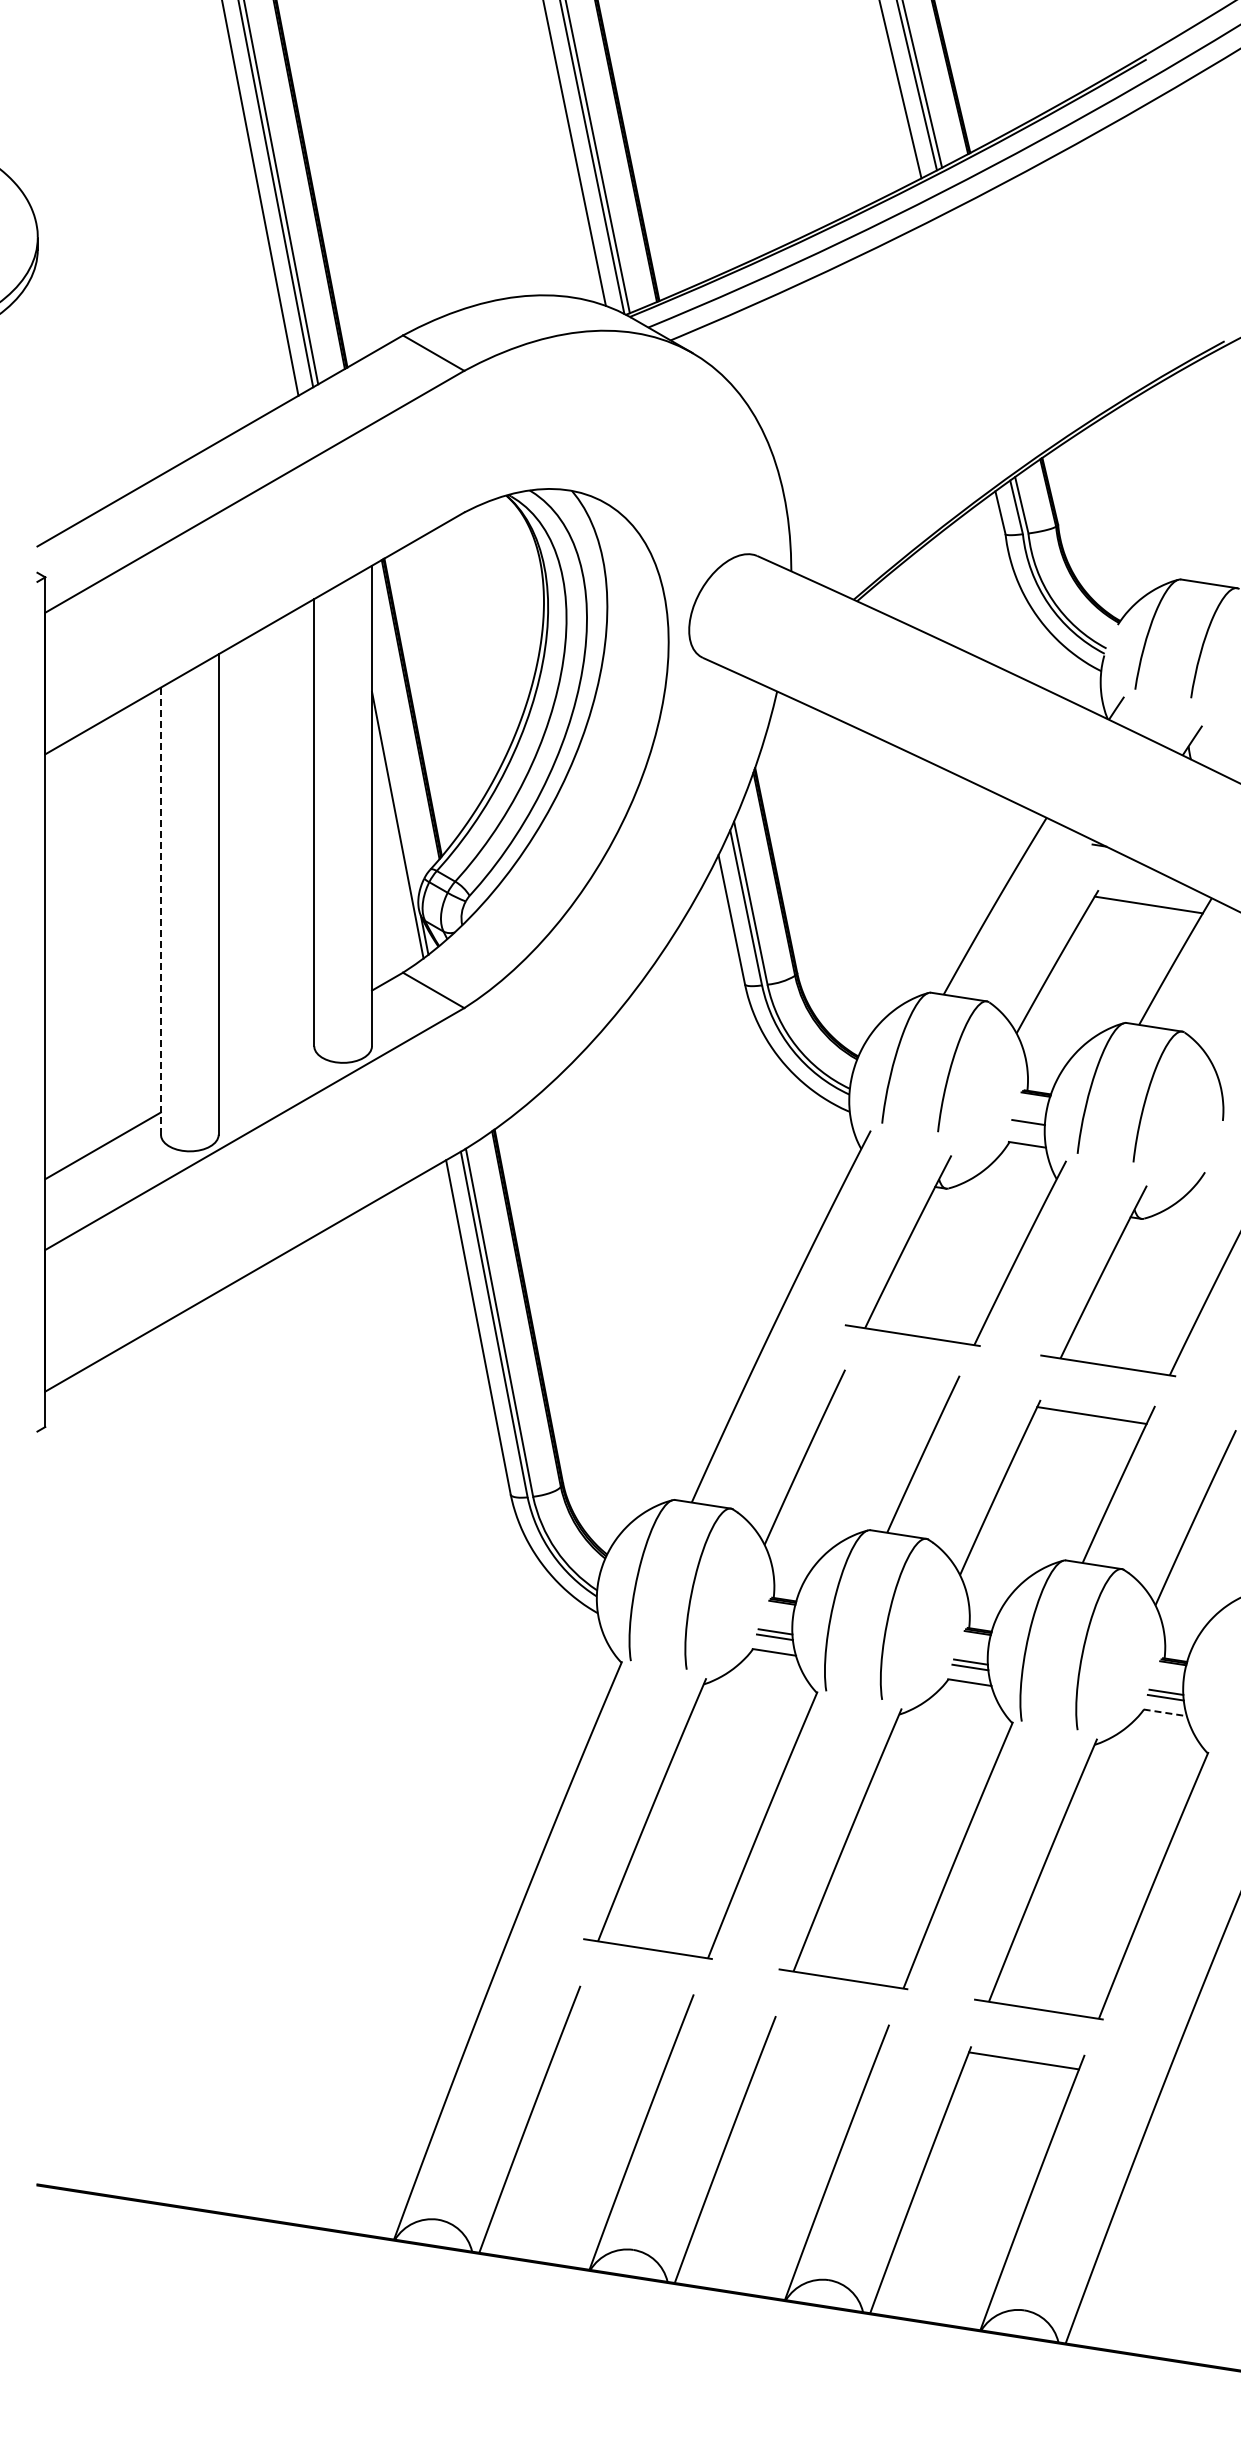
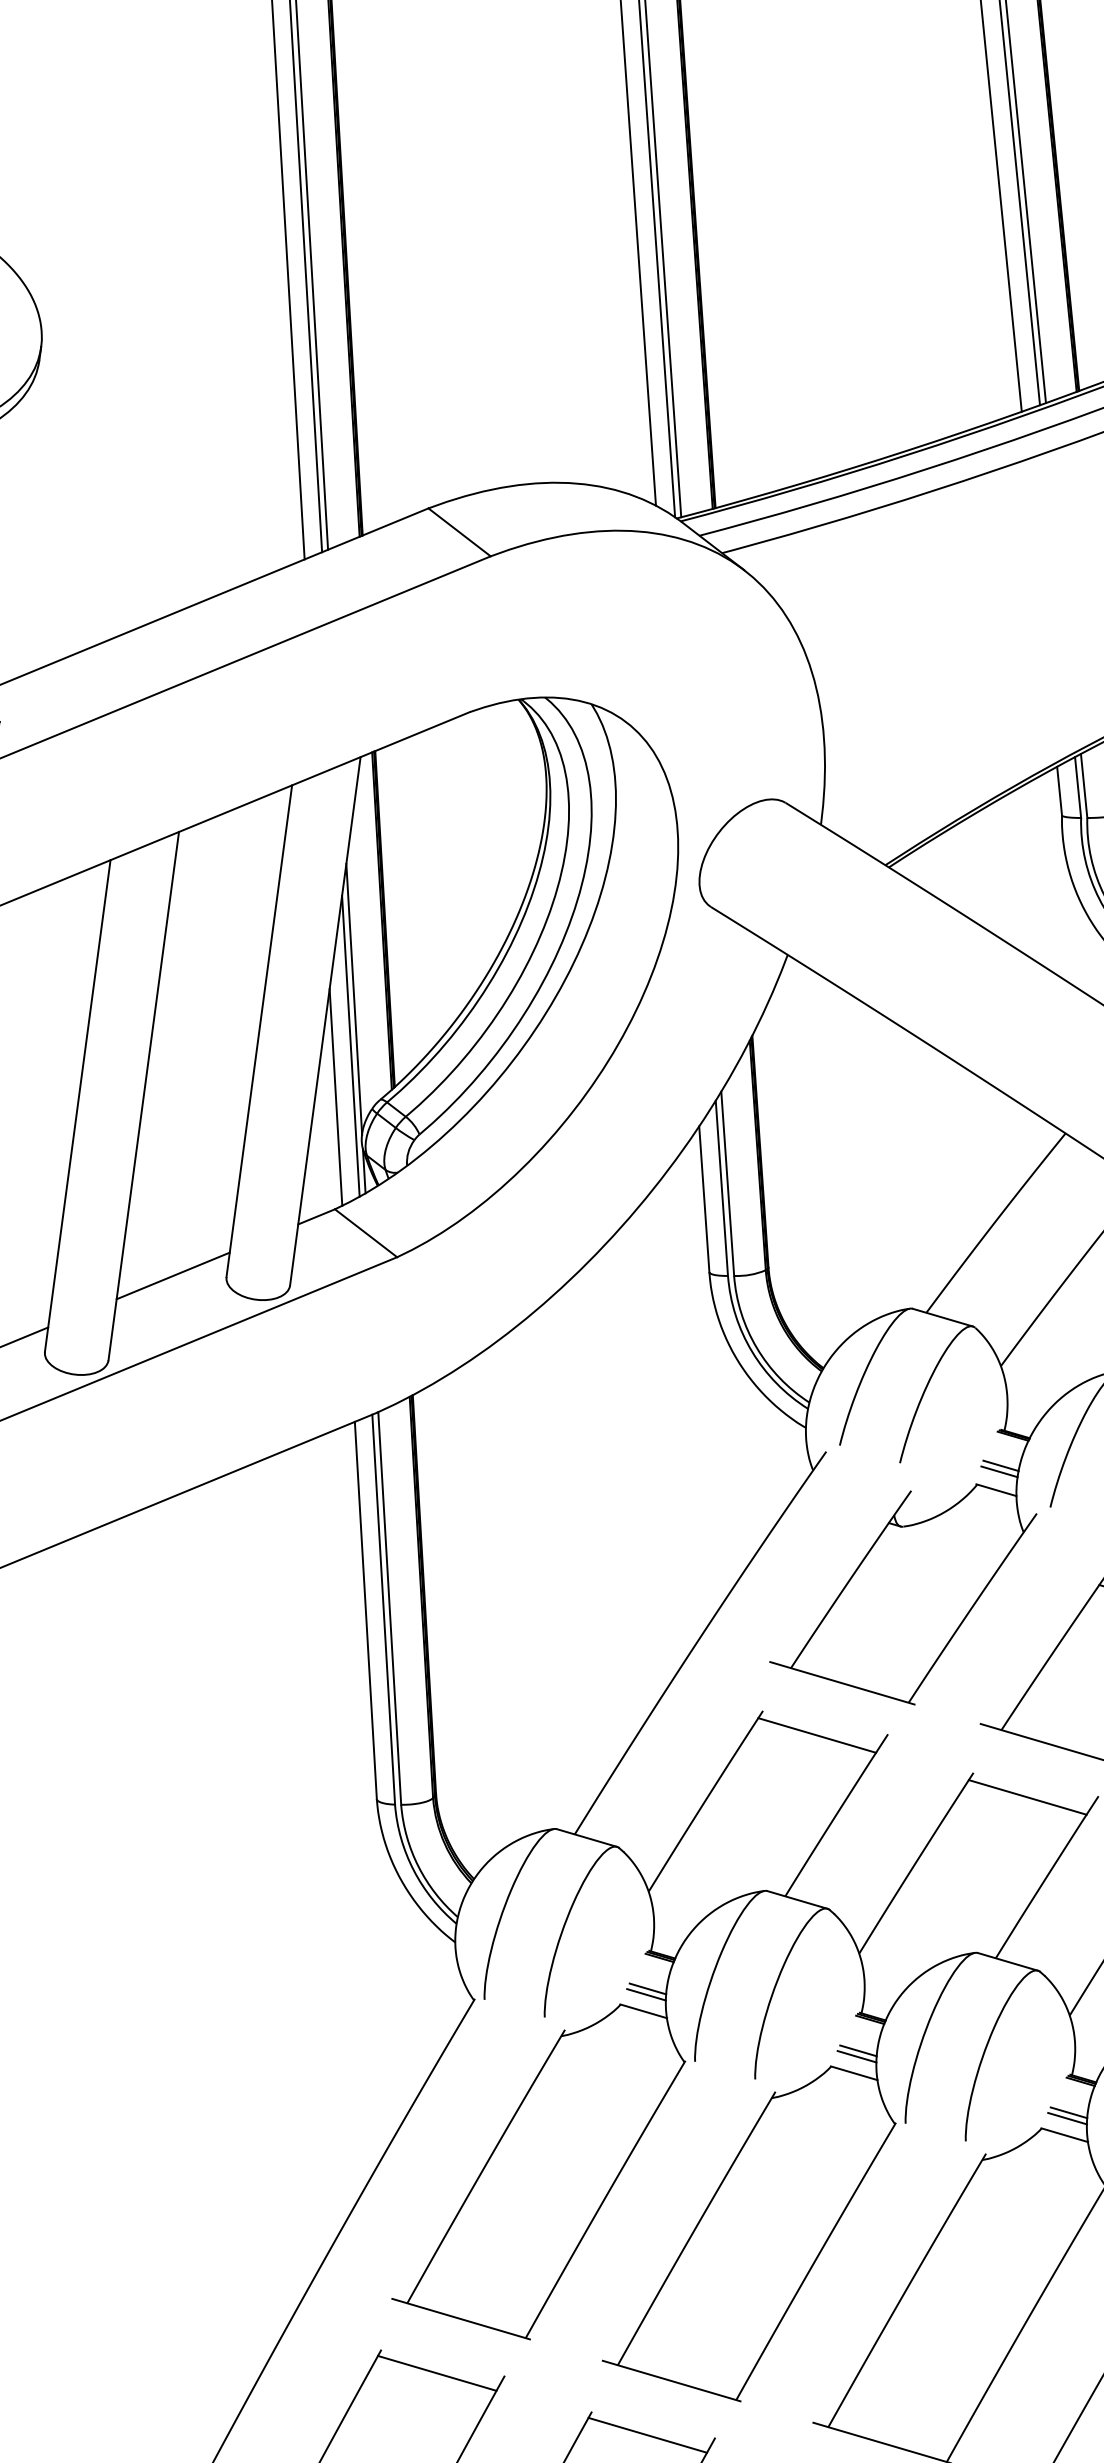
line: (395, 782) -> (354, 998), added
line: (390, 872) -> (335, 1097), added
line: (160, 911) -> (77, 1106), dashed -> solid
line: (266, 1051) -> (173, 1275), added
line: (1027, 1127) -> (999, 1471), added
line: (896, 1384) -> (817, 1734), added
line: (1165, 1712) -> (1065, 2134), dashed -> solid
line: (633, 1999) -> (437, 2372), added
line: (828, 2030) -> (647, 2435), added

